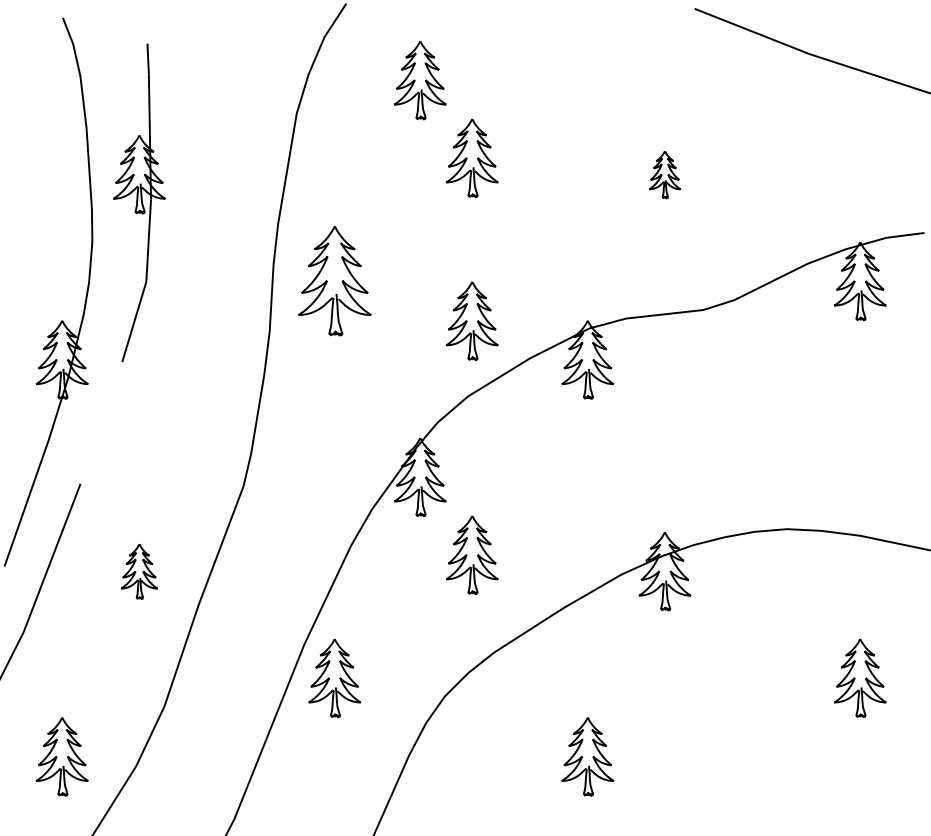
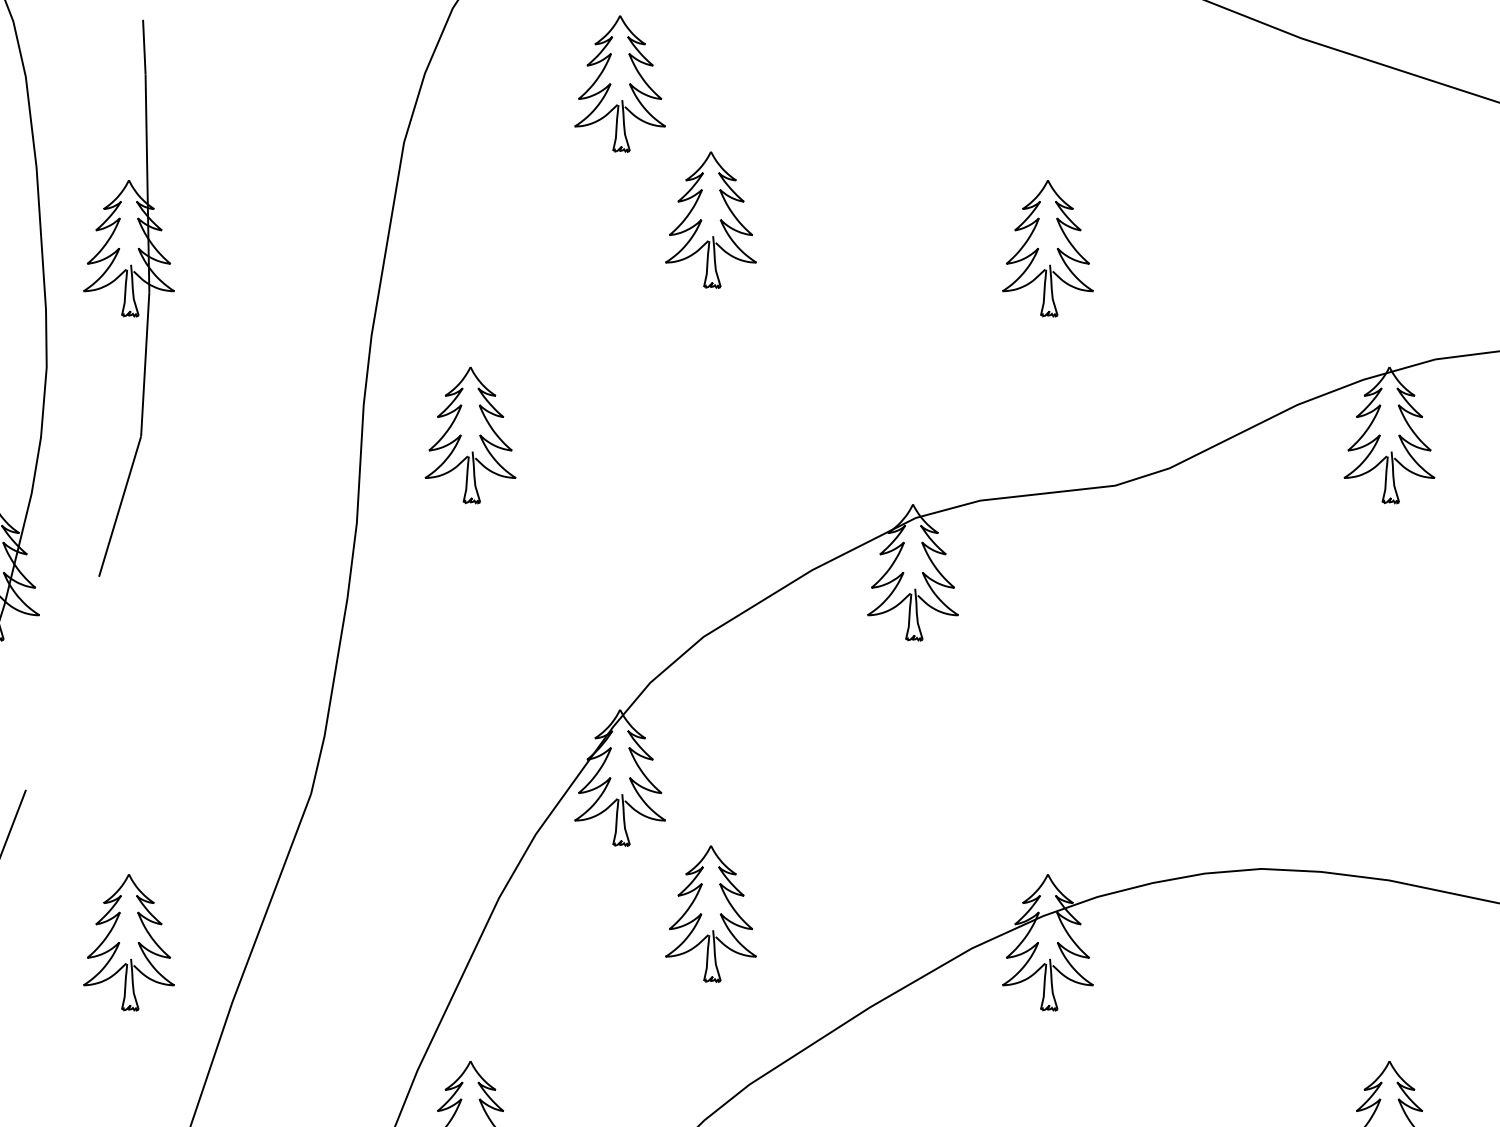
part: (664, 174) -> (1047, 248), size x1.67
part: (334, 281) -> (470, 435), size x0.71
part: (472, 320) -> (711, 504), removed
part: (139, 571) -> (129, 942), size x1.43

